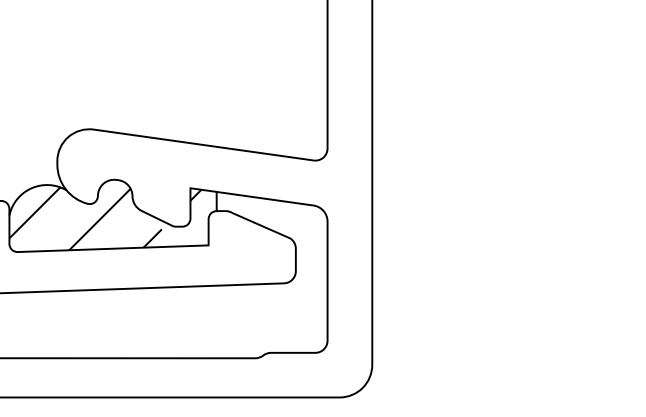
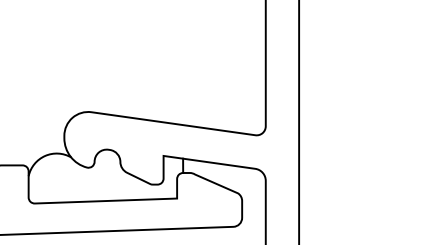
hatch: (105, 218) -> (100, 178), removed

